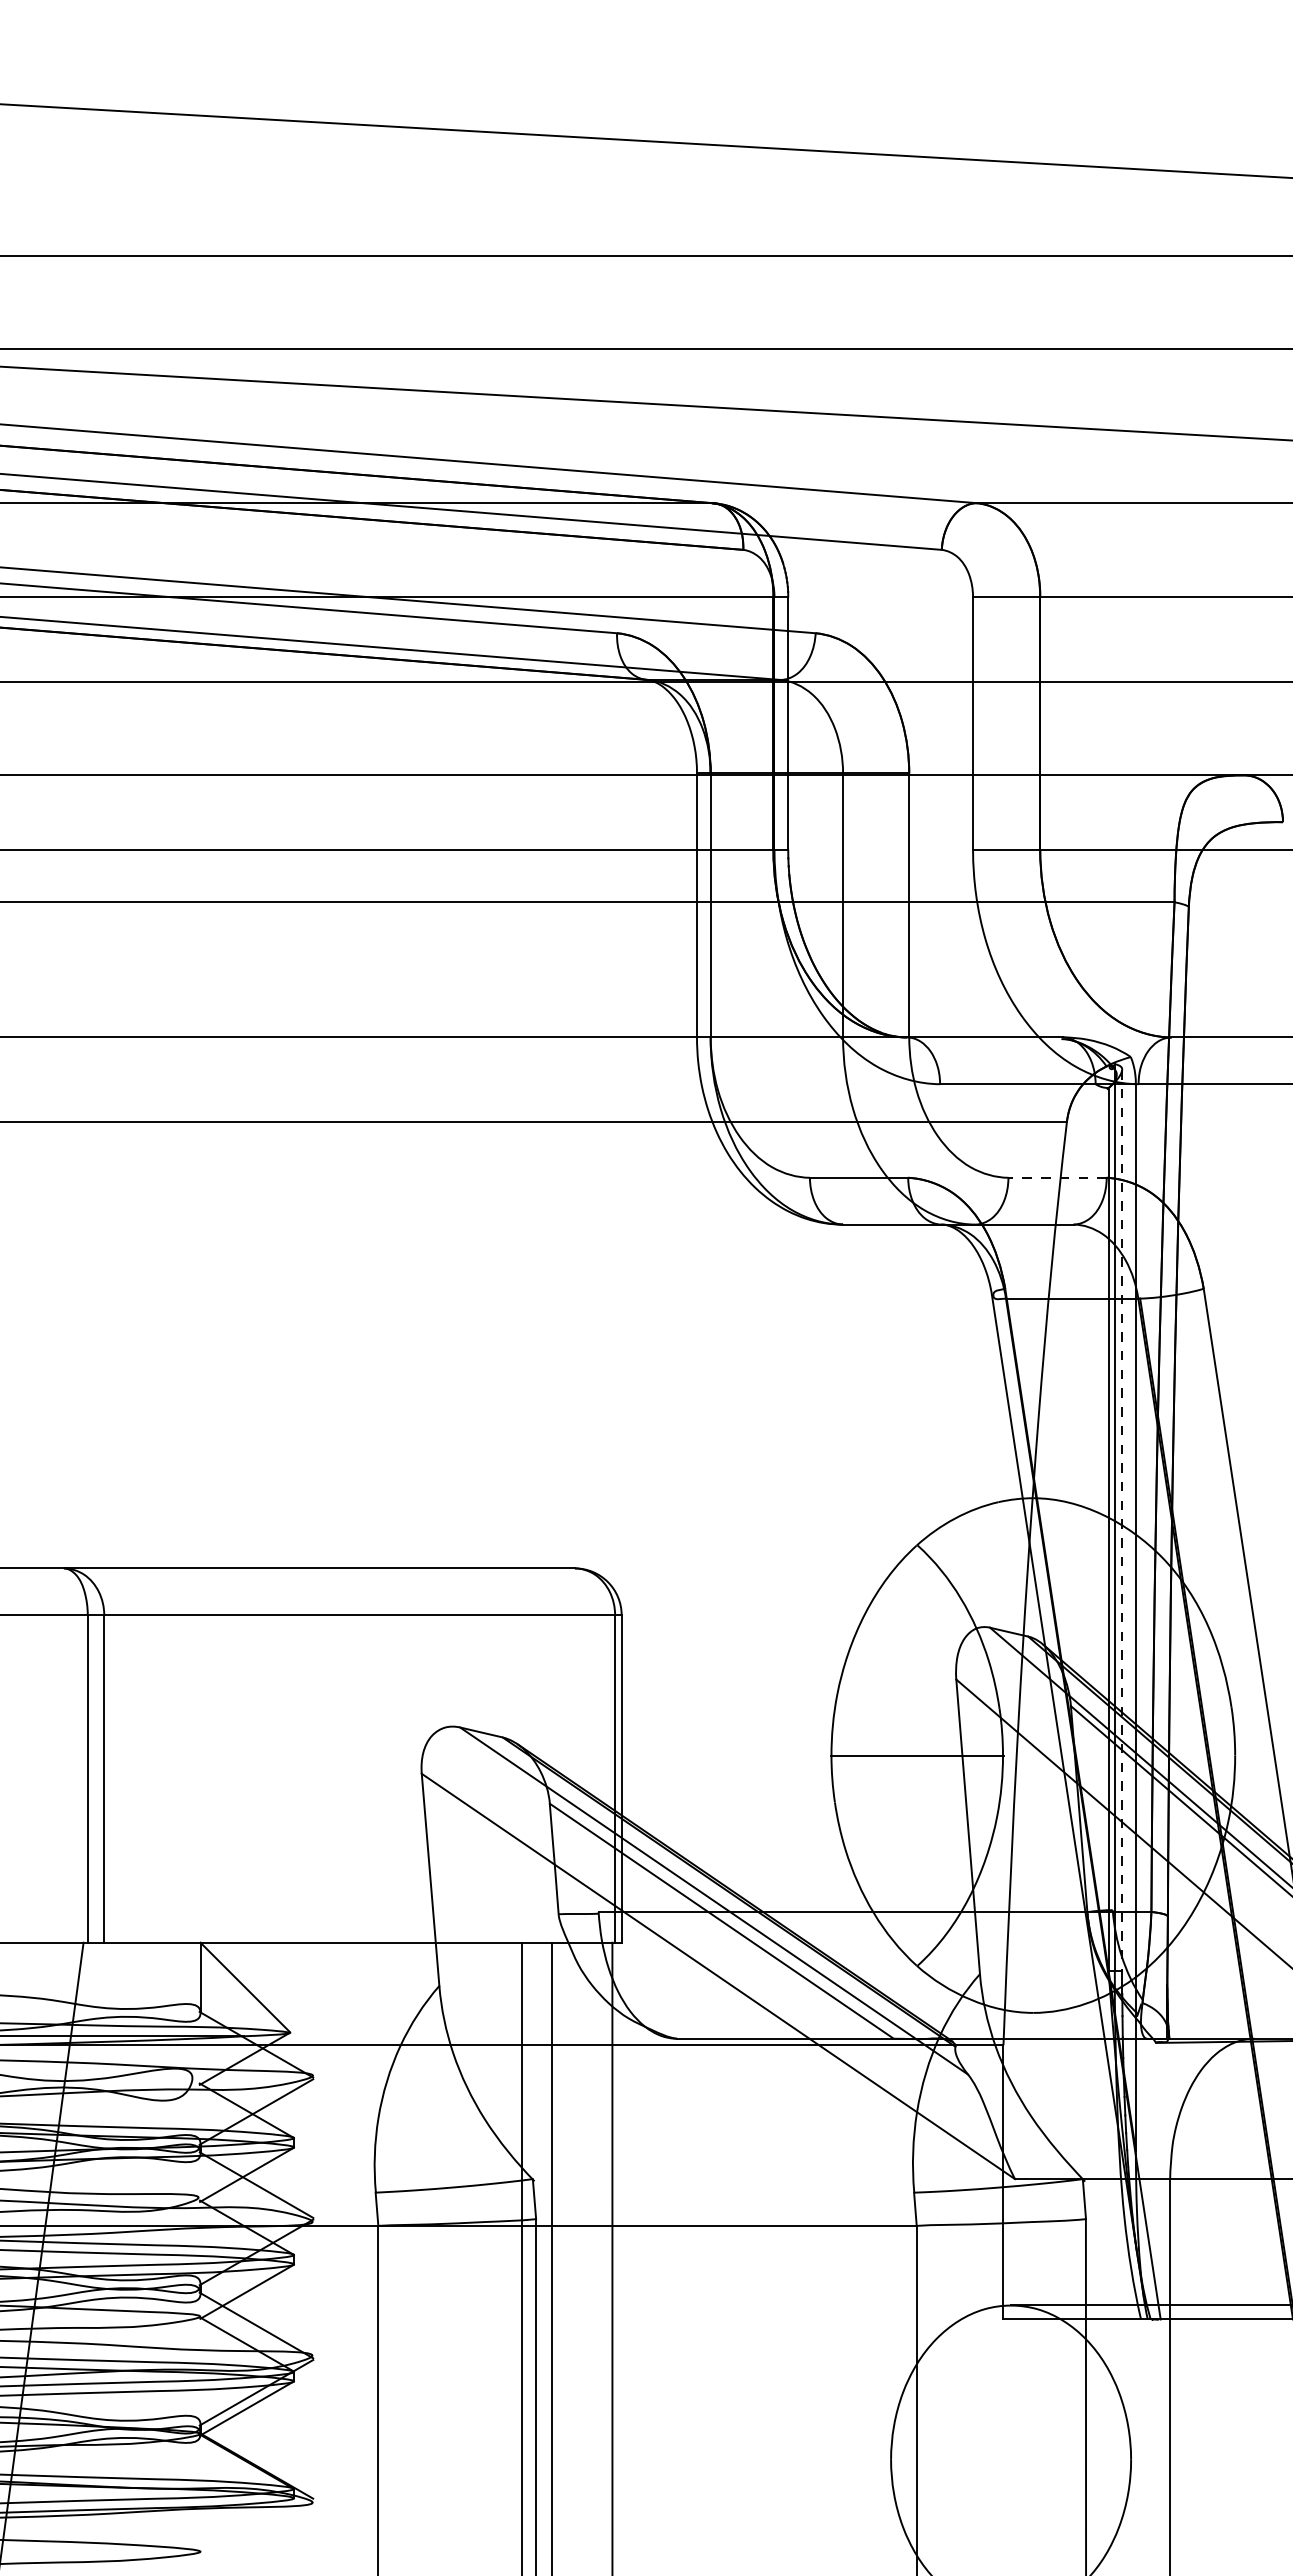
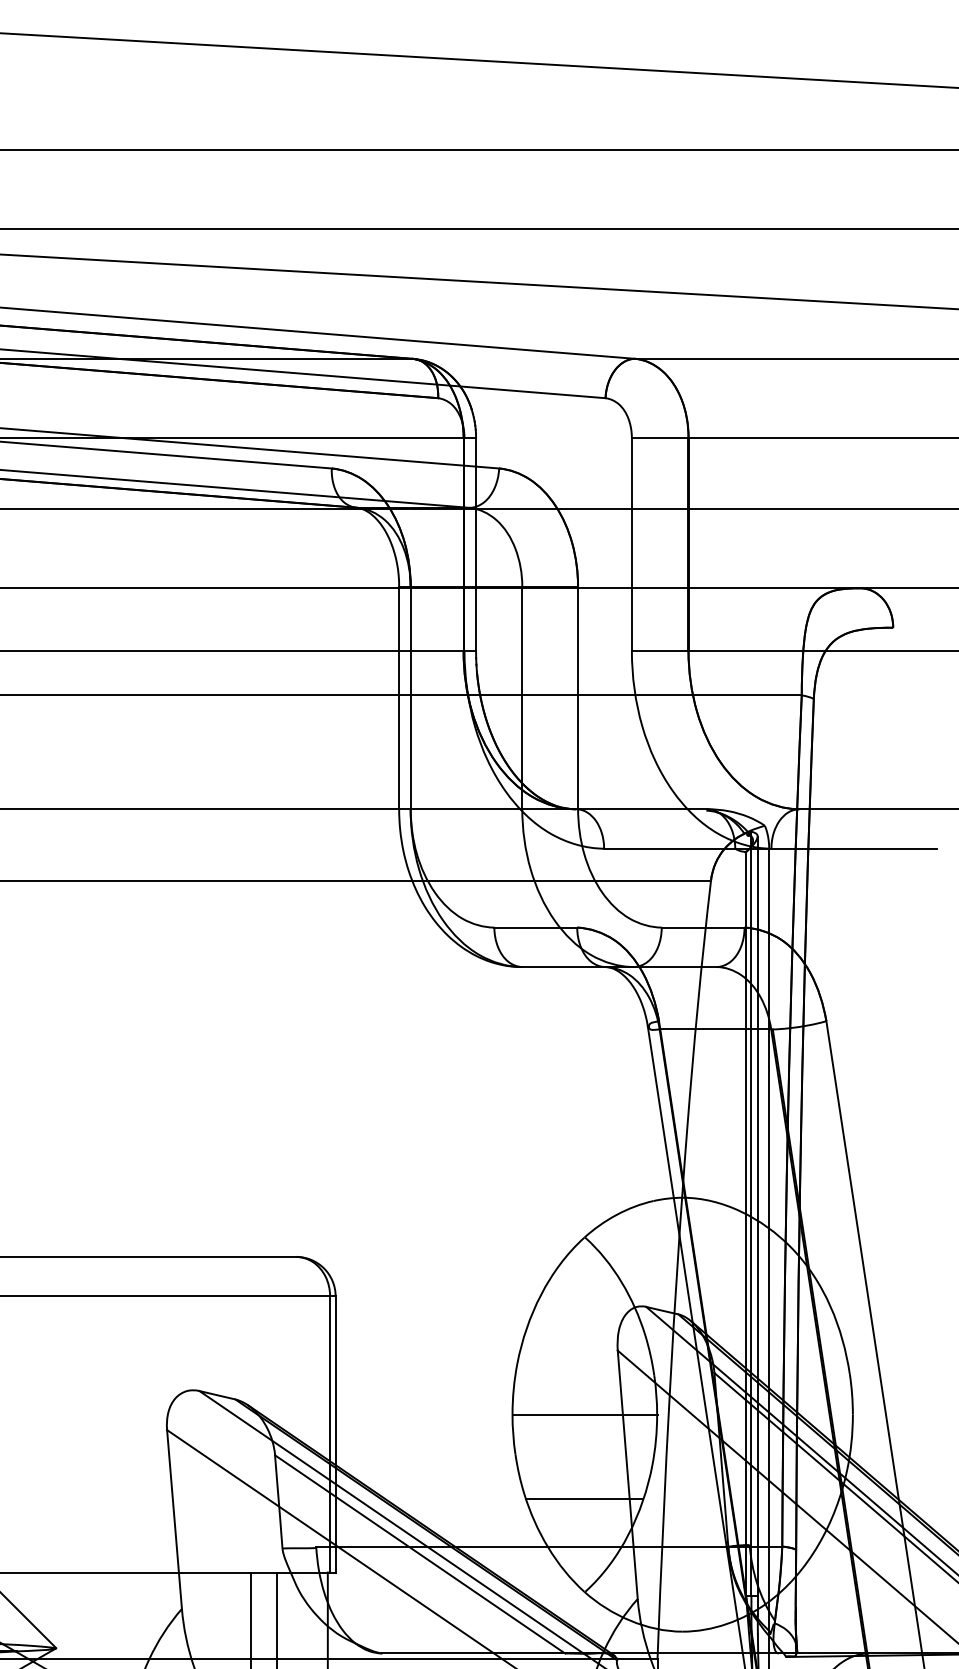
line: (1057, 1177) -> (703, 927), dashed -> solid
line: (1122, 1521) -> (757, 1217), dashed -> solid
line: (916, 1855) -> (584, 1498), added

